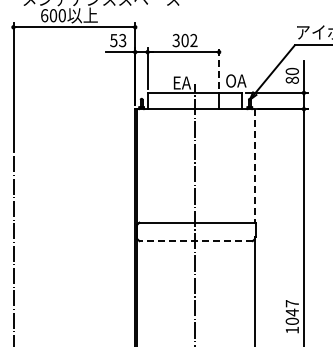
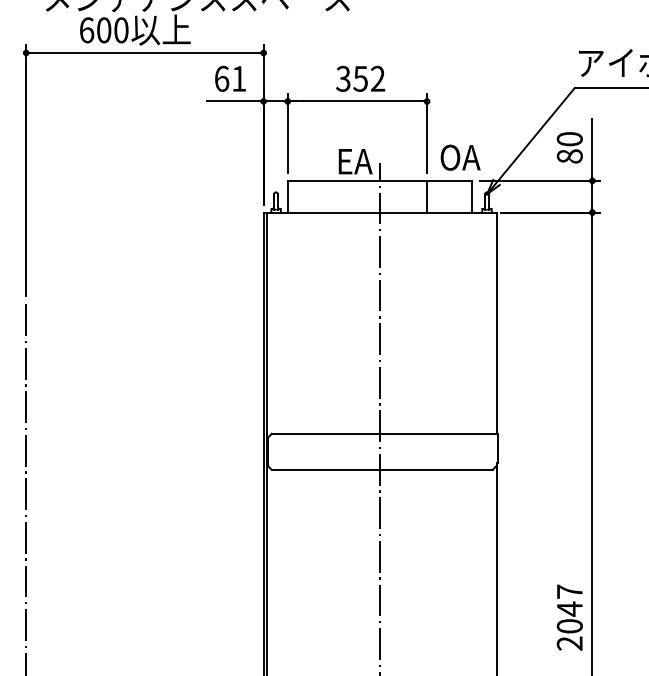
text: (118, 40) -> (230, 78), 53 -> 61
text: (184, 40) -> (359, 78), 302 -> 352
line: (219, 67) -> (427, 131), dashed -> solid
line: (254, 165) -> (496, 322), dashed -> solid
line: (196, 241) -> (382, 470), dashed -> solid
text: (291, 329) -> (568, 642), 1047 -> 2047

